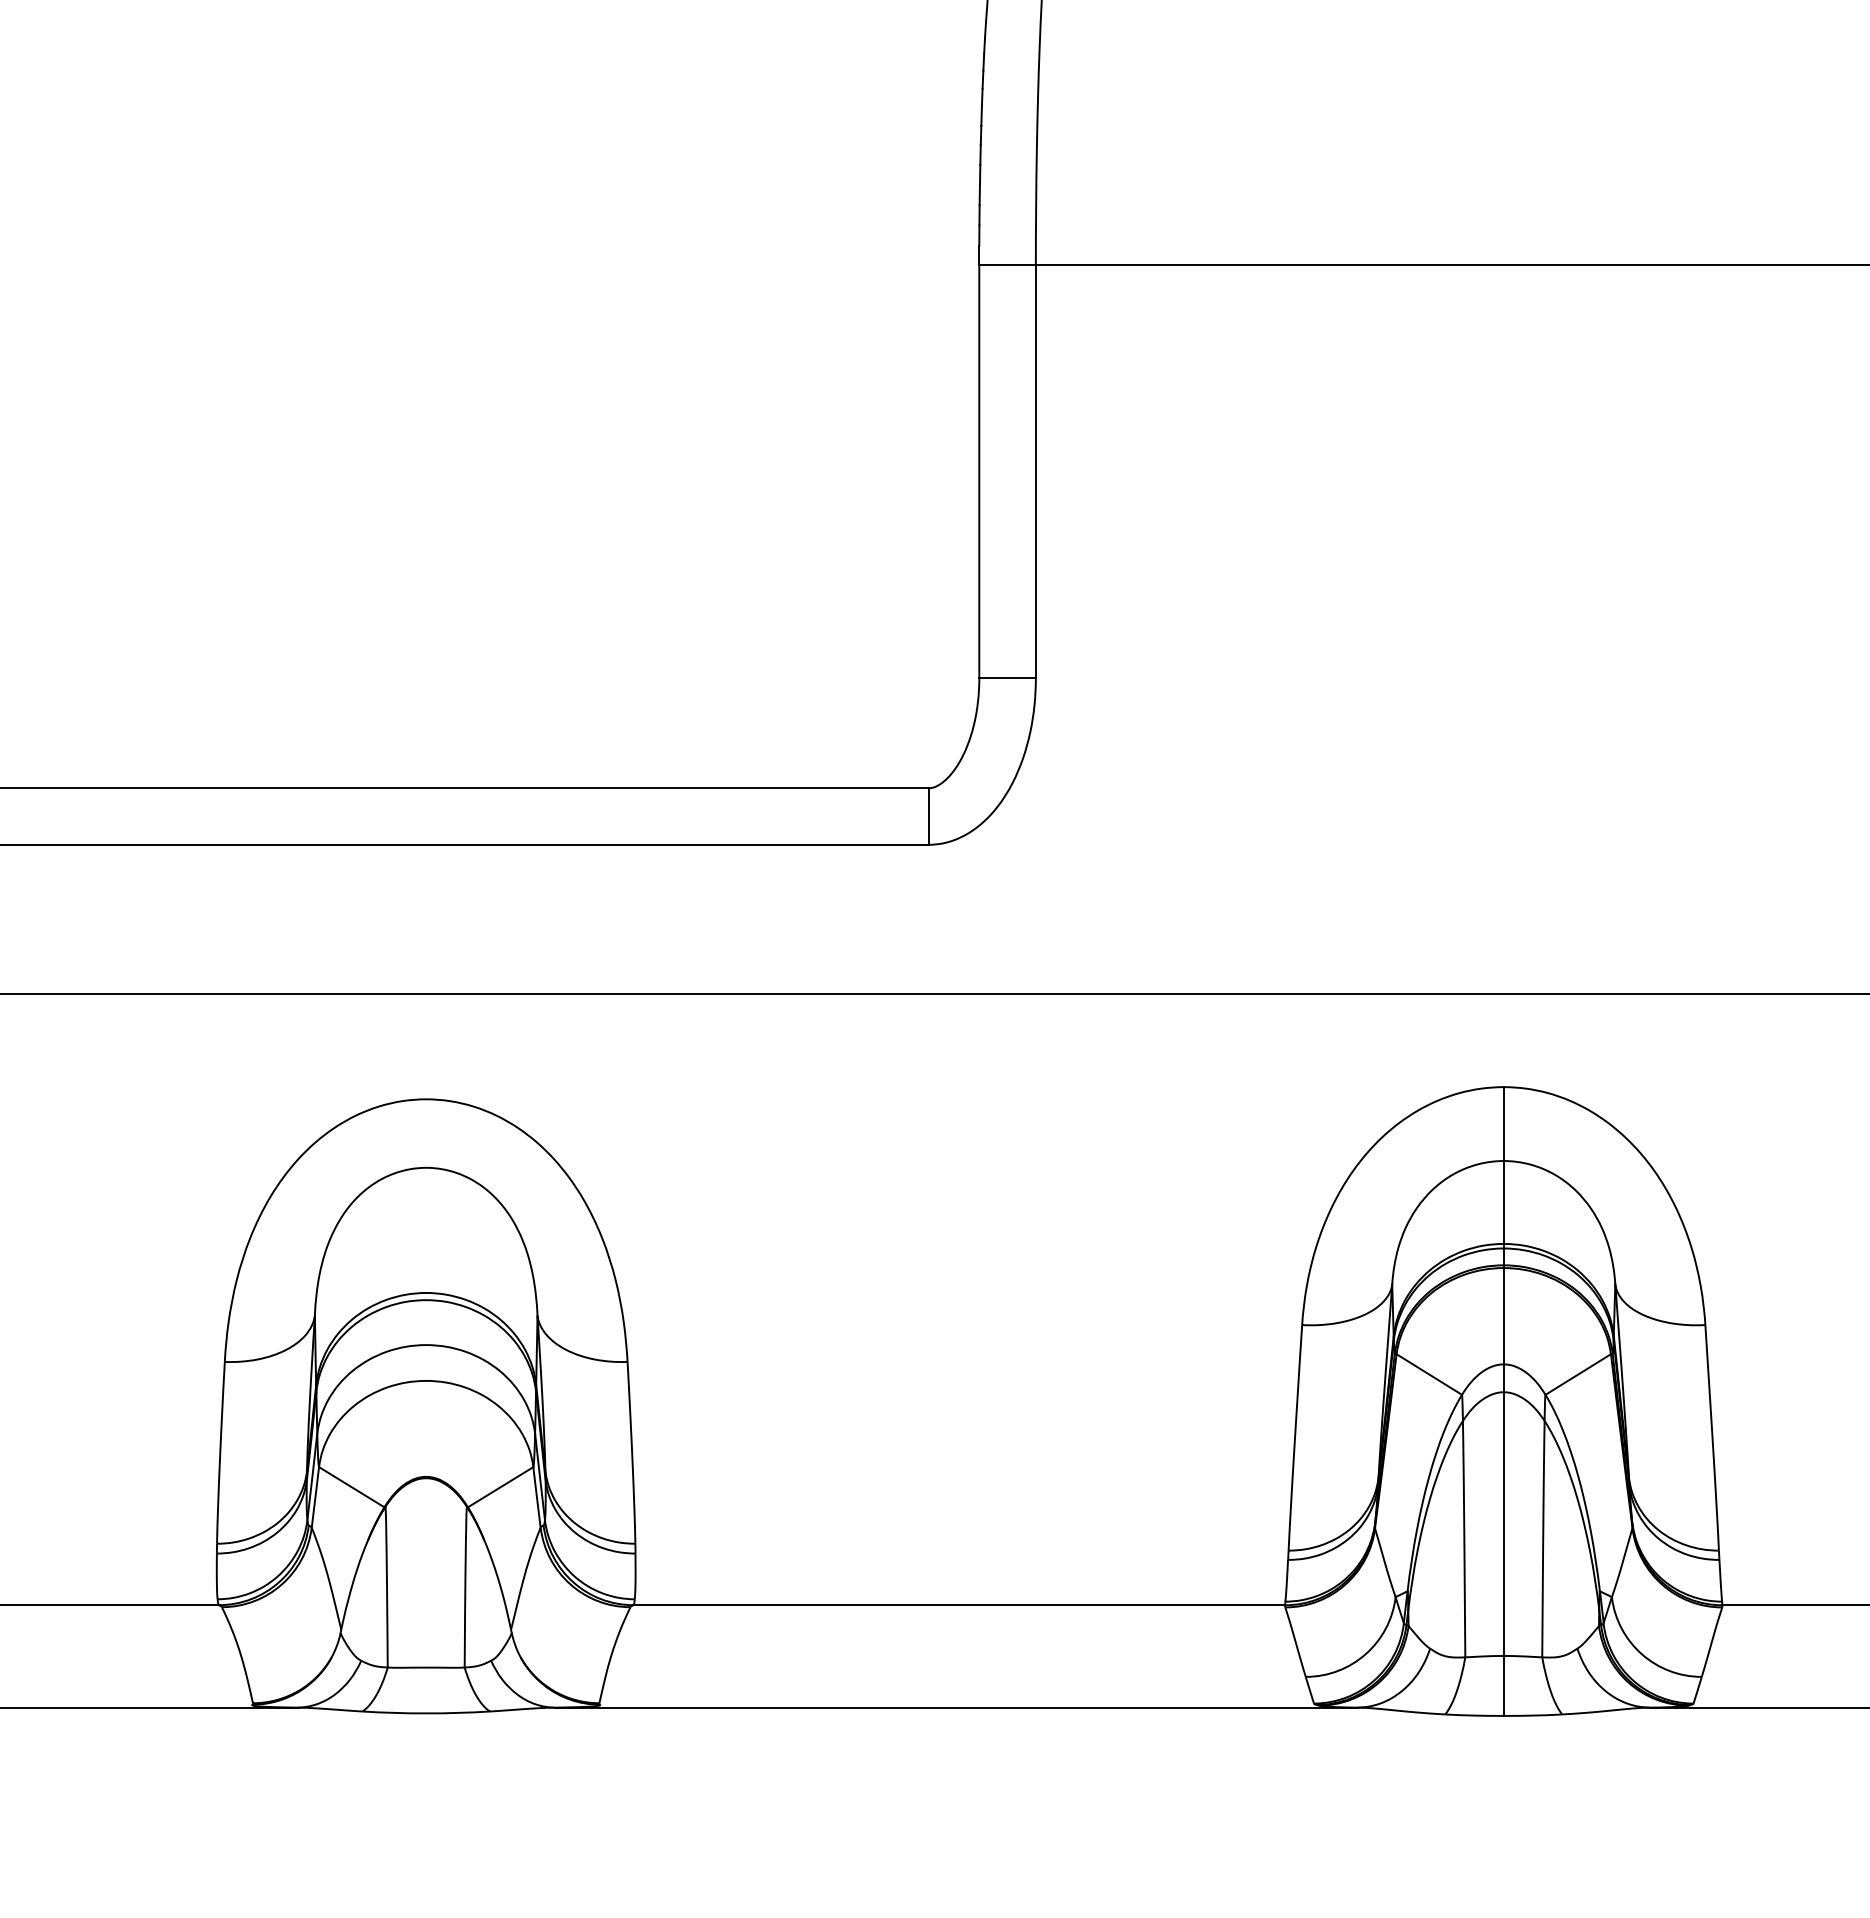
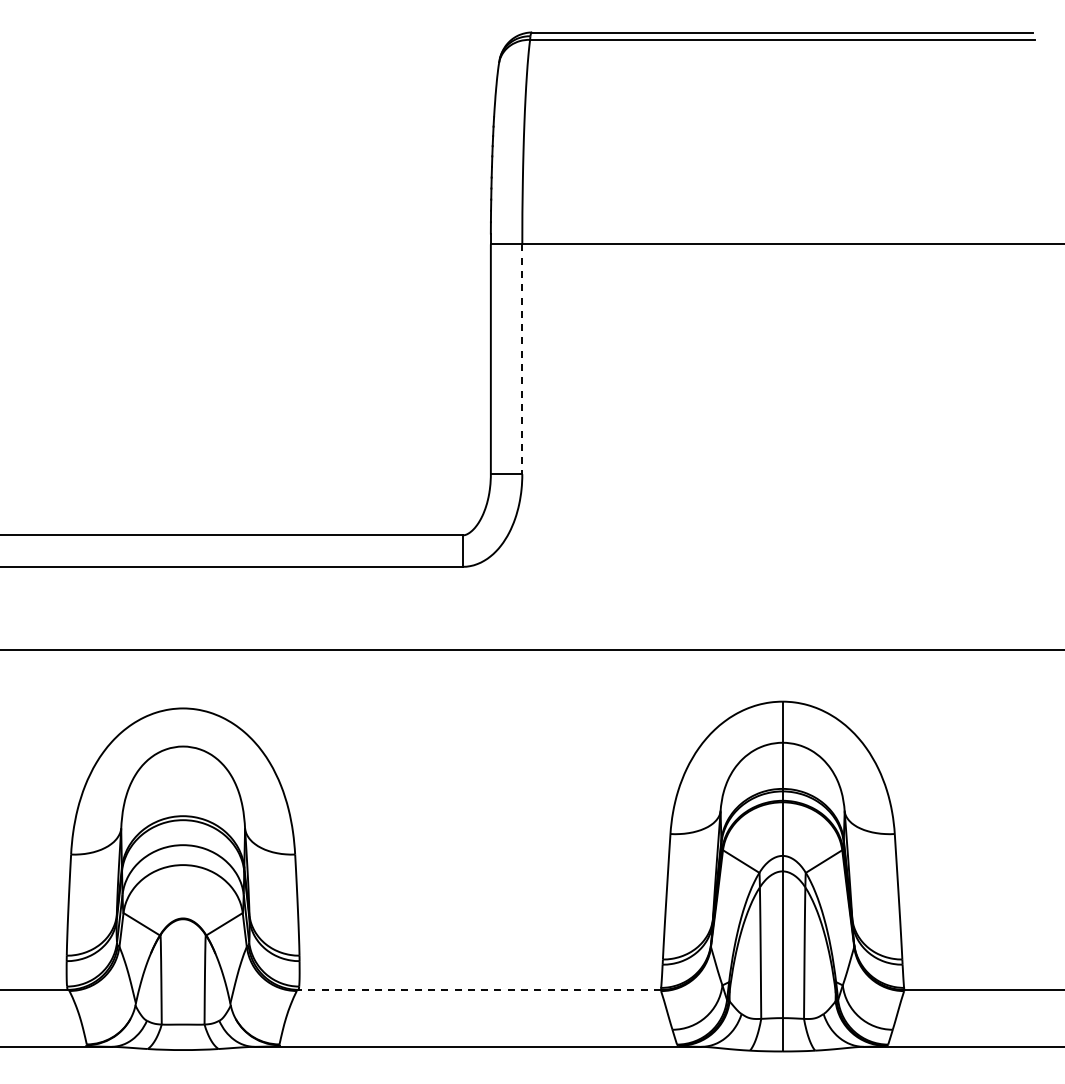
line: (1036, 472) -> (522, 359), solid -> dashed
line: (958, 1604) -> (479, 989), solid -> dashed

